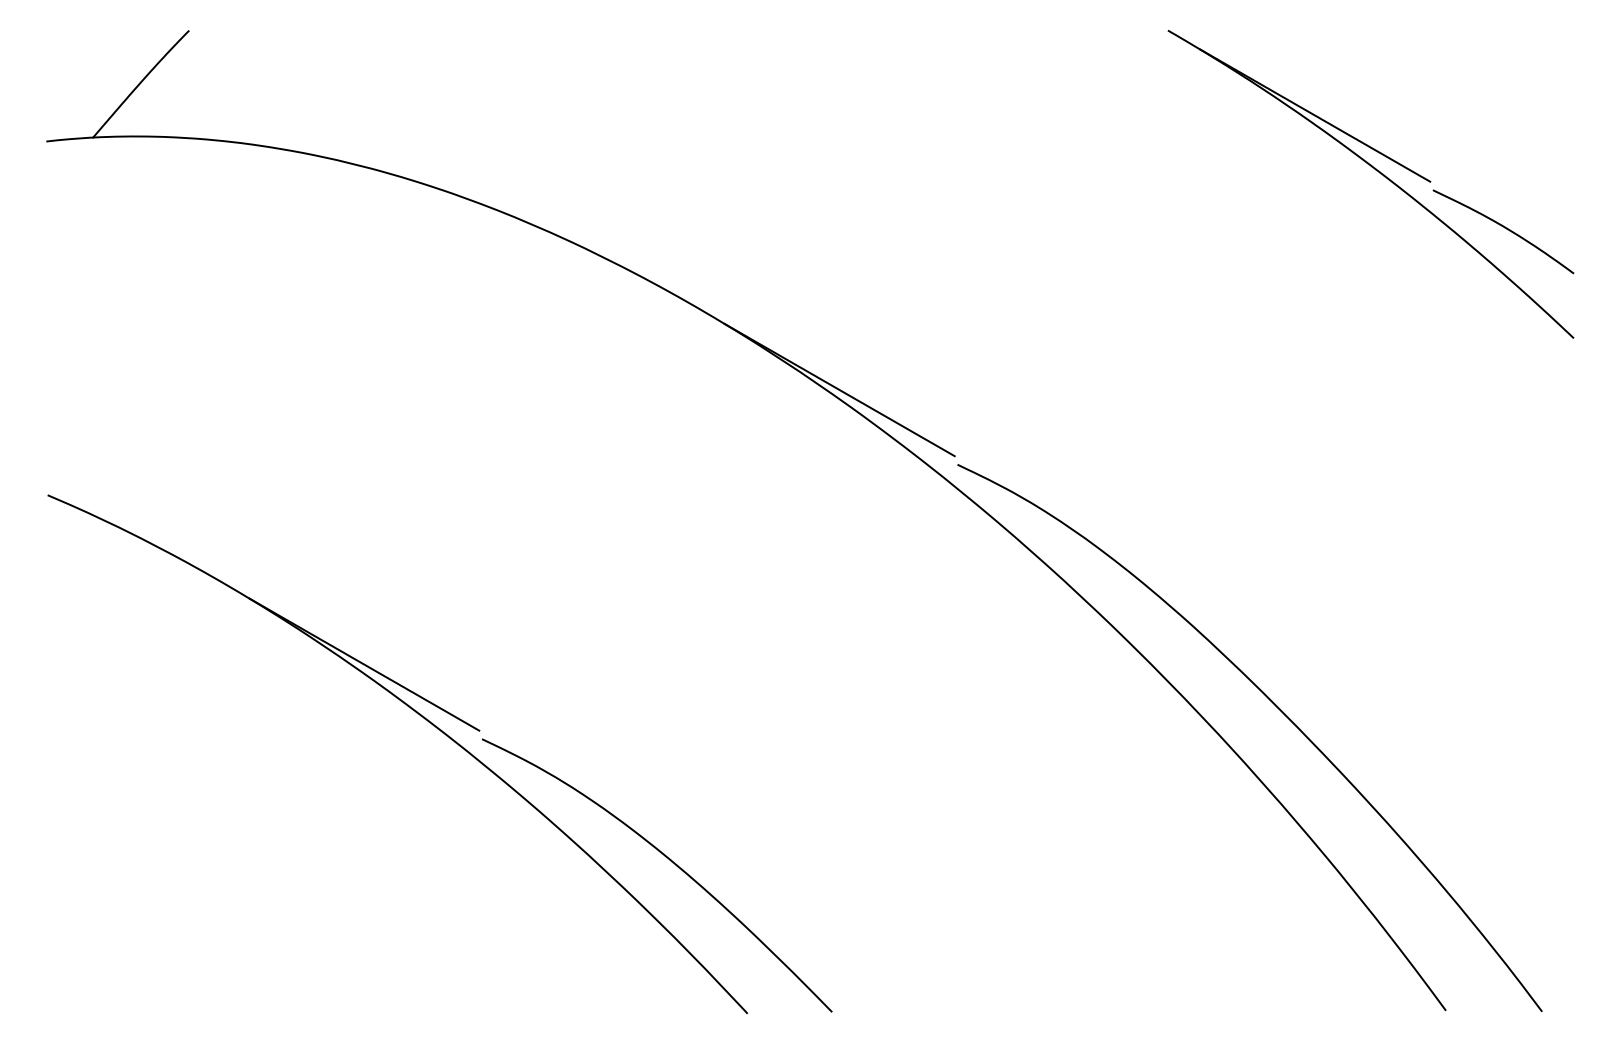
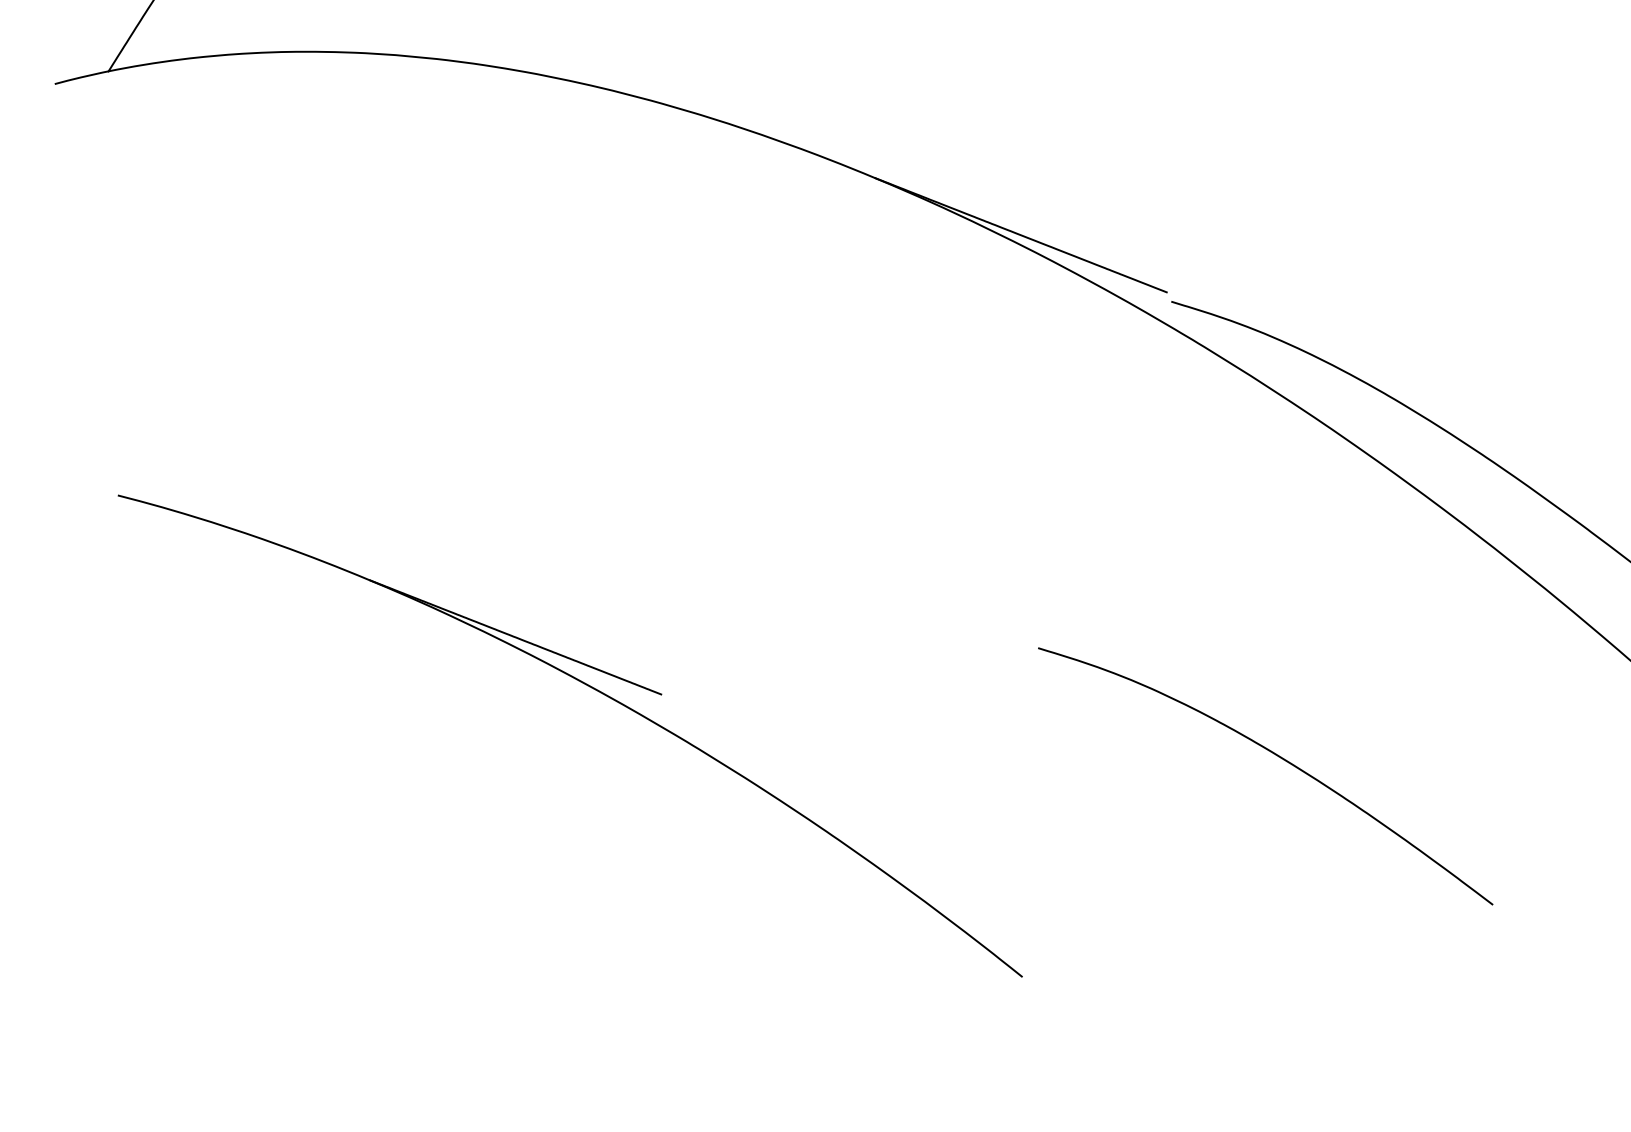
curve: (670, 861) -> (1278, 757), moved

